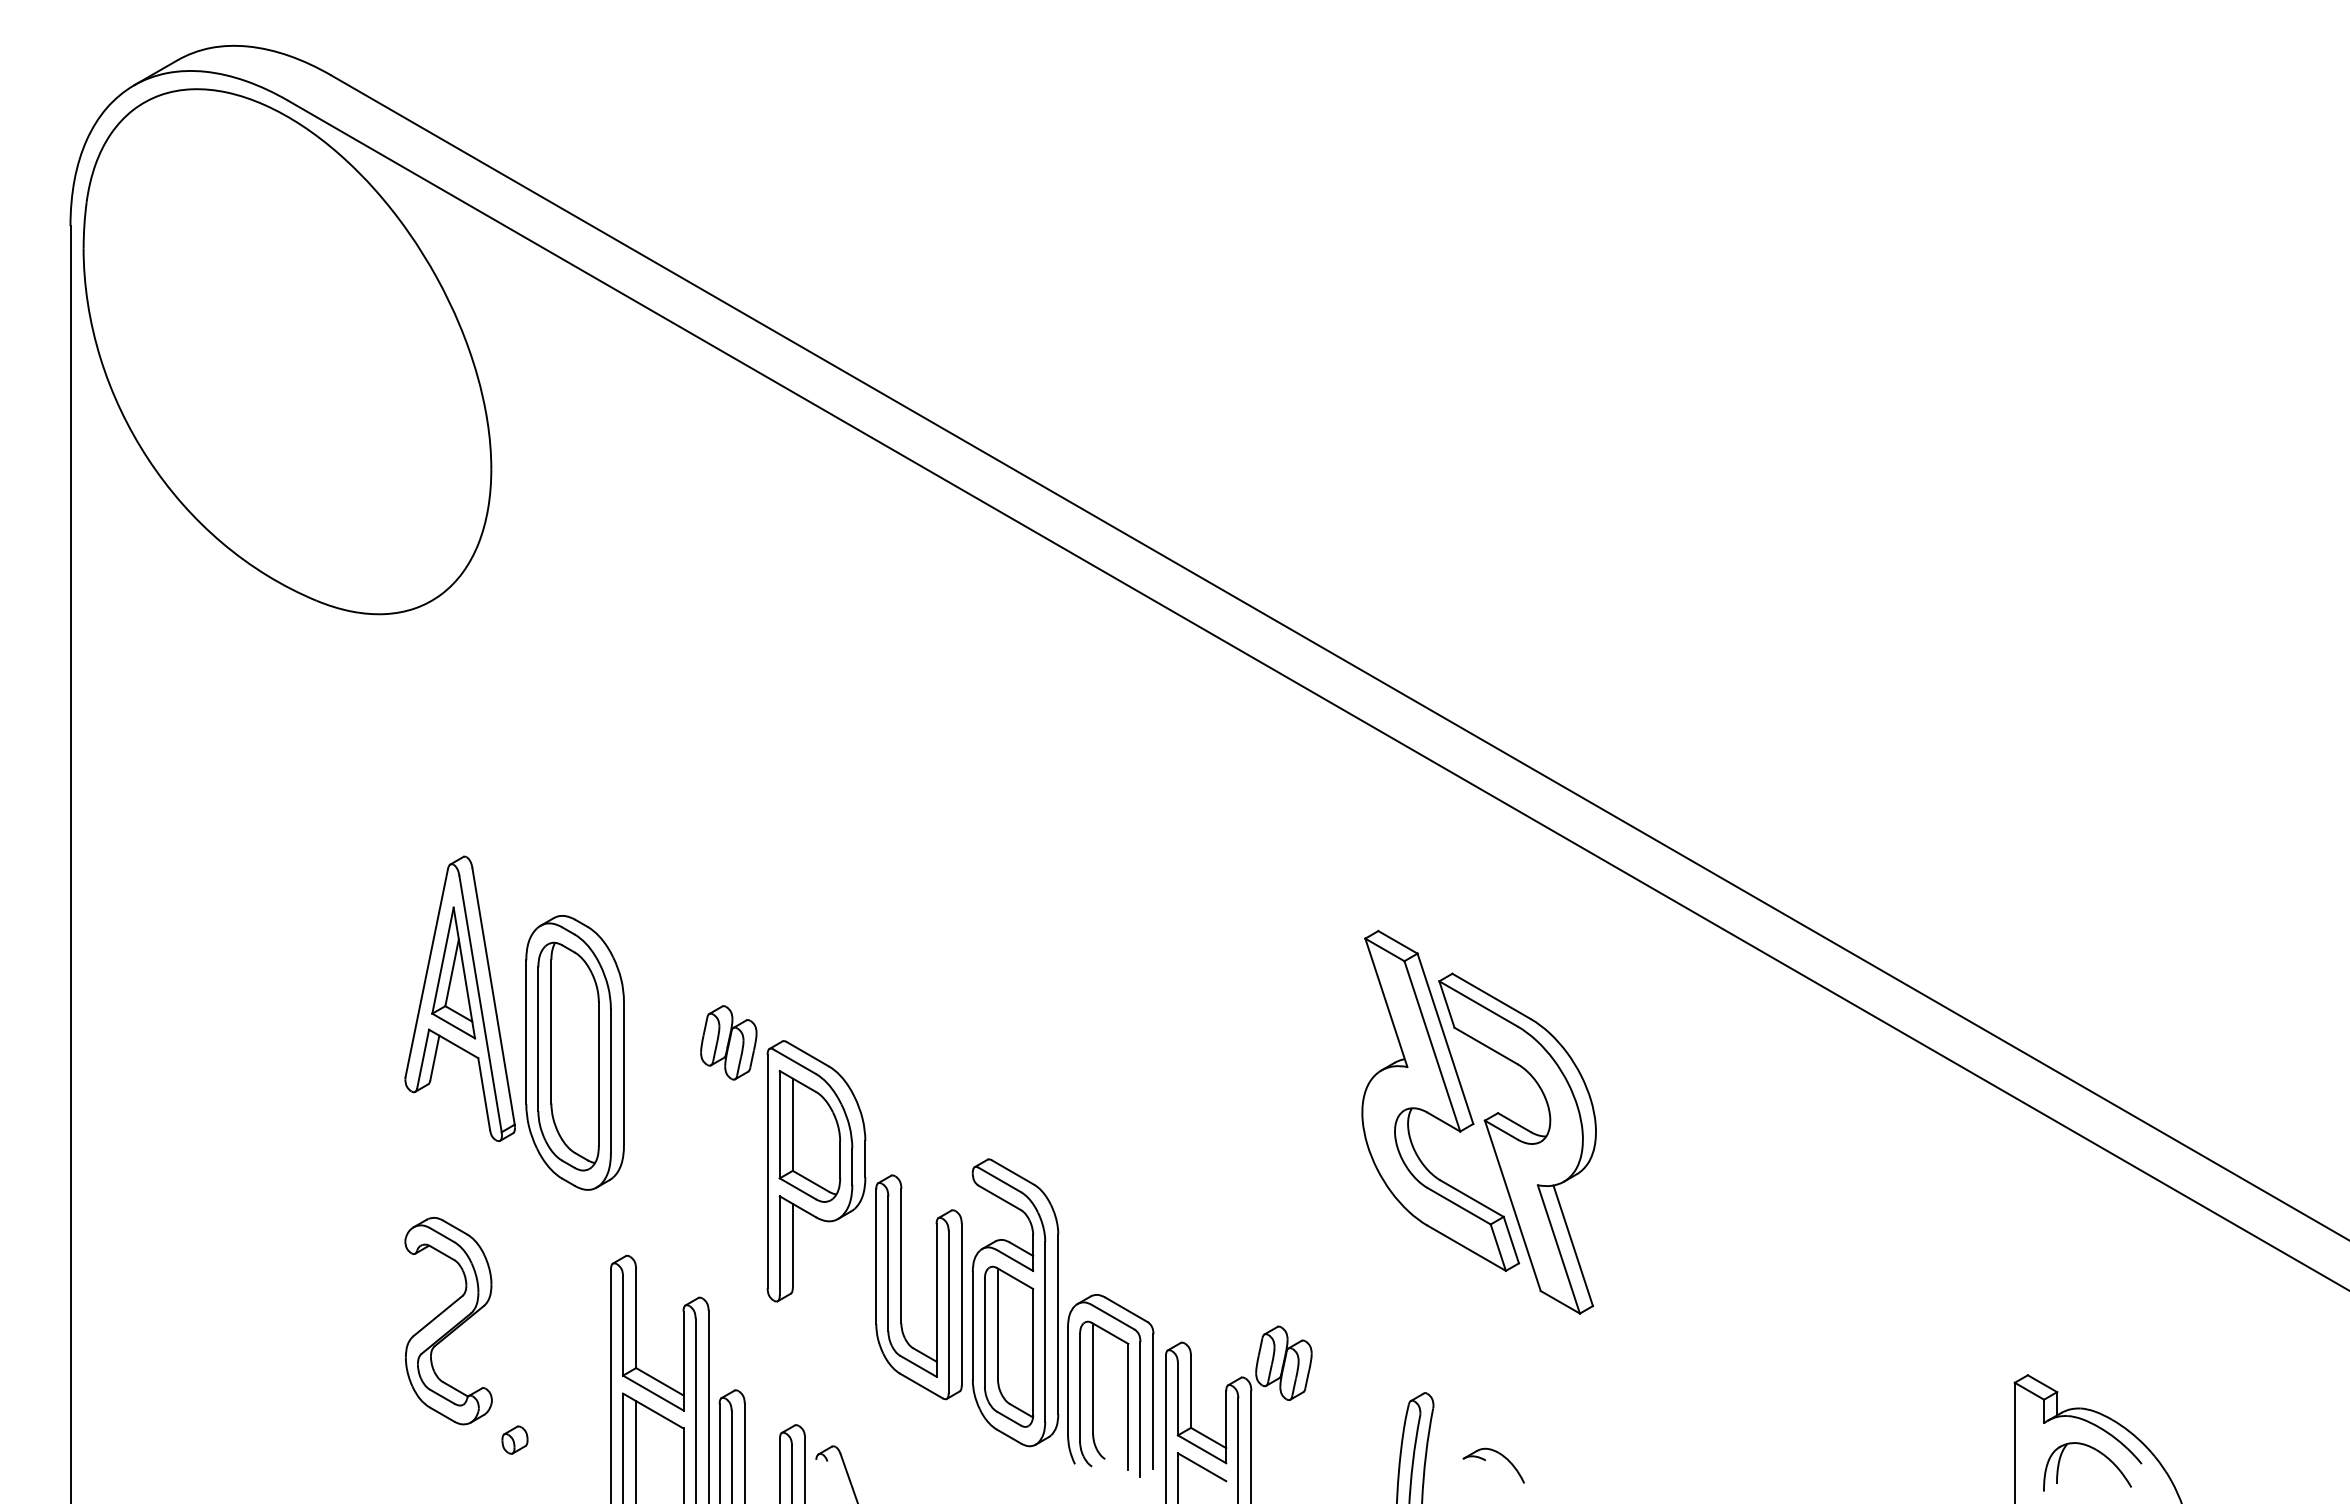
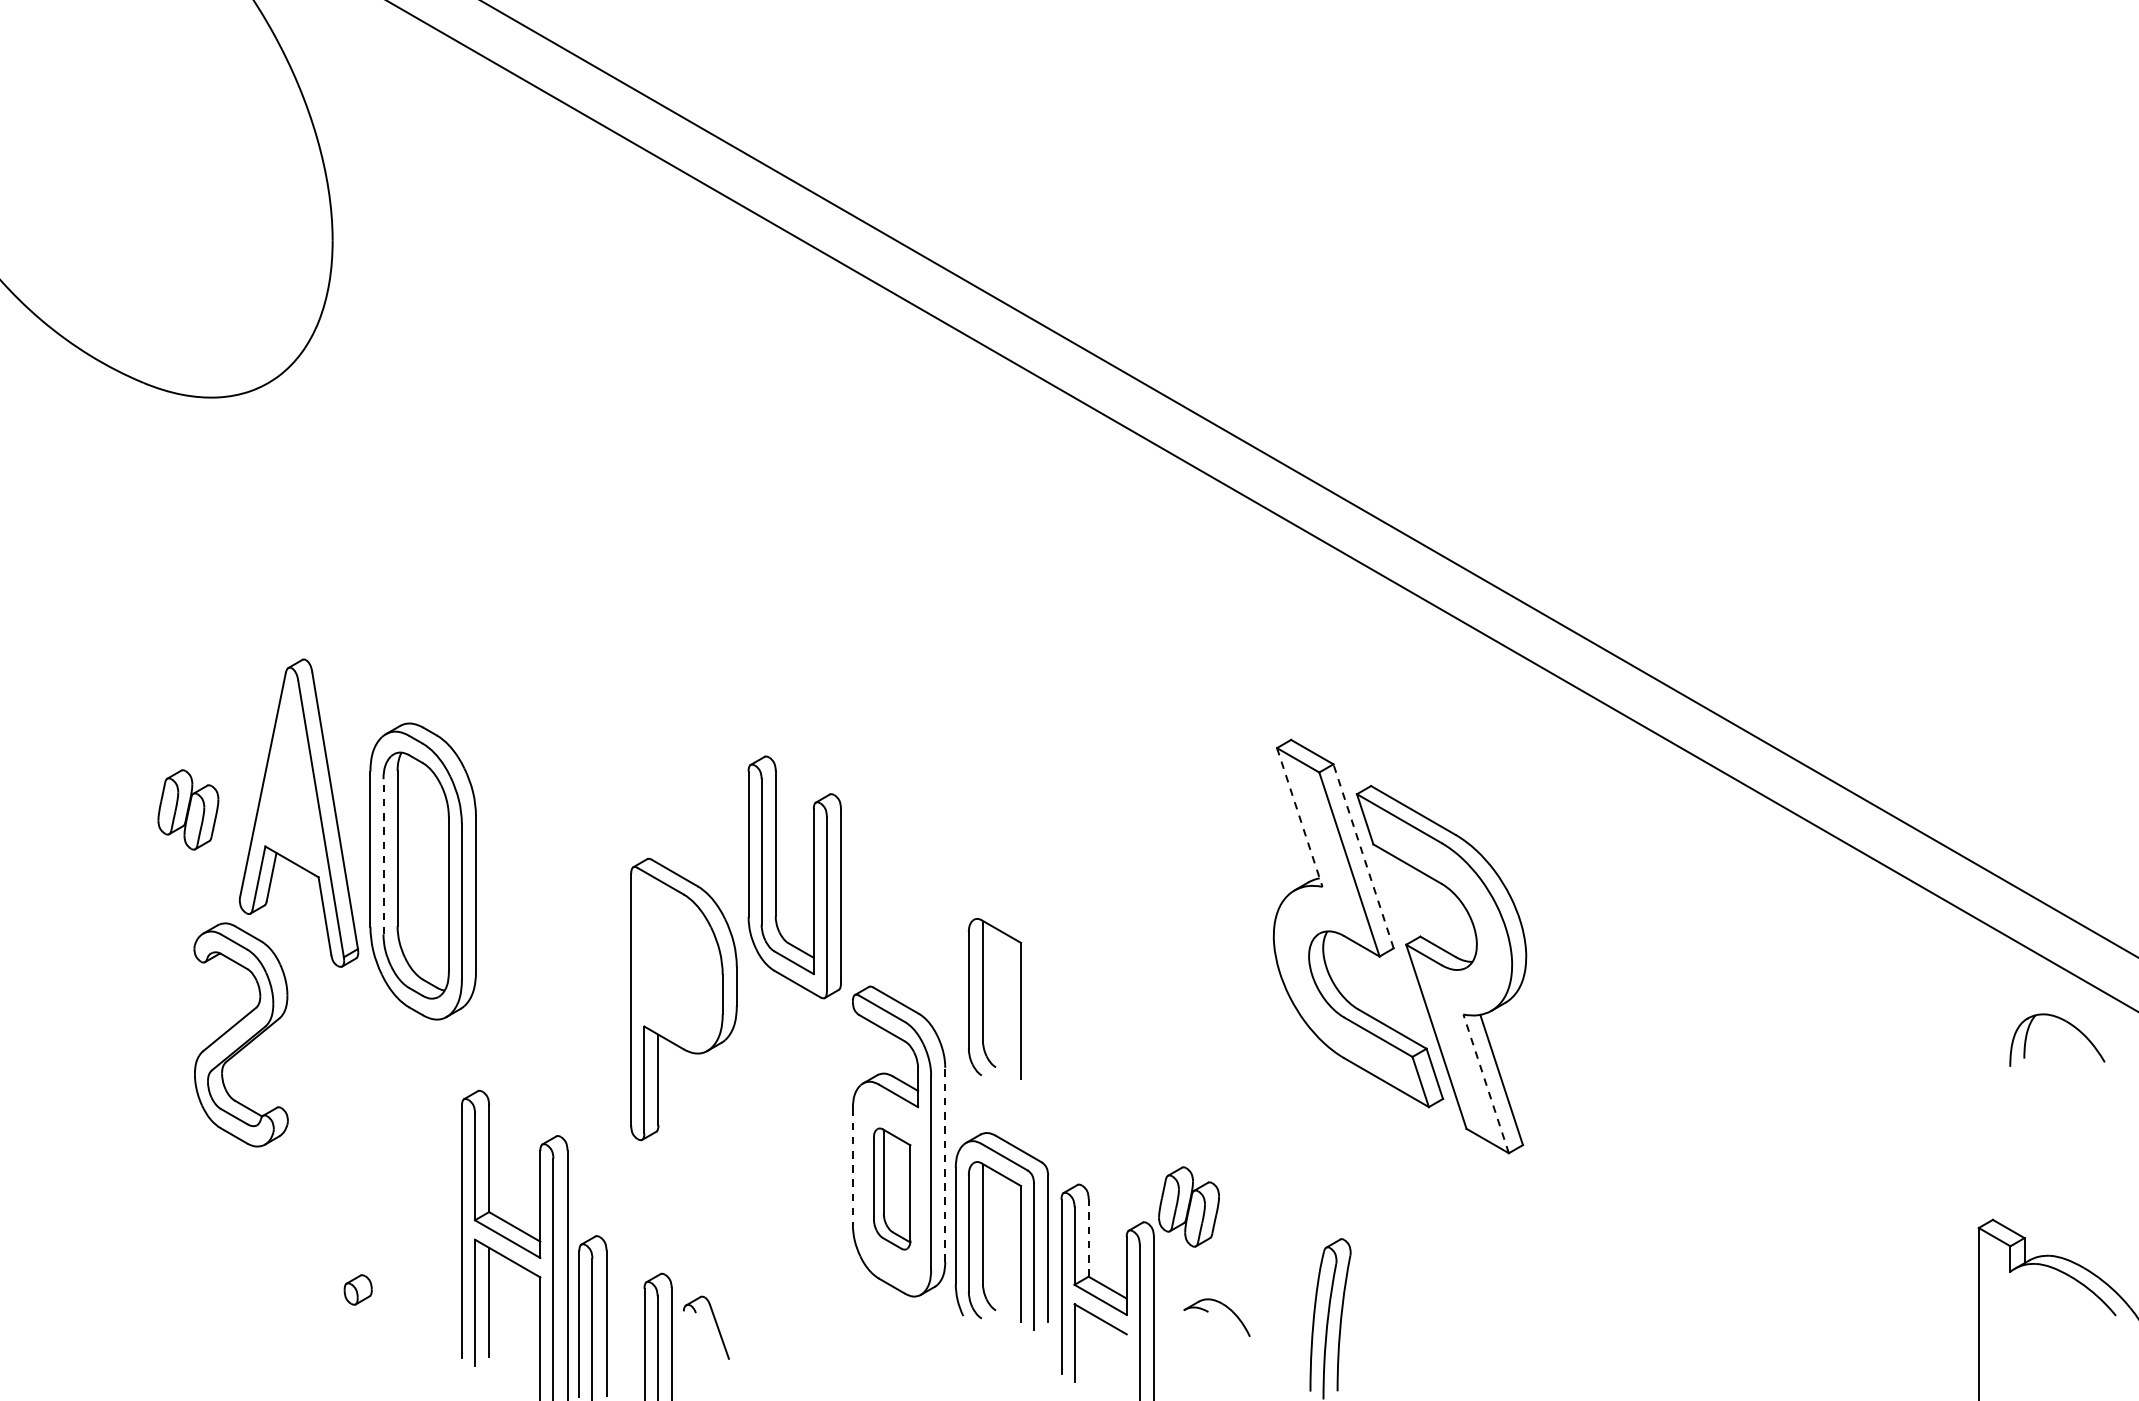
part: (453, 972) -> (291, 784), removed
line: (1386, 1002) -> (1299, 817), solid -> dashed
line: (1445, 1038) -> (1363, 856), solid -> dashed
line: (538, 1039) -> (383, 857), solid -> dashed
part: (728, 1042) -> (188, 809), moved
part: (809, 1136) -> (676, 961), removed
part: (1093, 1170) -> (983, 998), added
line: (1558, 1249) -> (1485, 1083), solid -> dashed
part: (901, 1287) -> (775, 877), moved
part: (448, 1321) -> (241, 1035), moved
line: (1058, 1324) -> (945, 1165), solid -> dashed
line: (972, 1325) -> (852, 1166), solid -> dashed
part: (1009, 1346) -> (892, 1188), size x0.7
line: (1191, 1391) -> (1089, 1237), solid -> dashed
part: (2096, 1451) -> (2067, 1023), moved
part: (1485, 1461) -> (1208, 1313), moved

